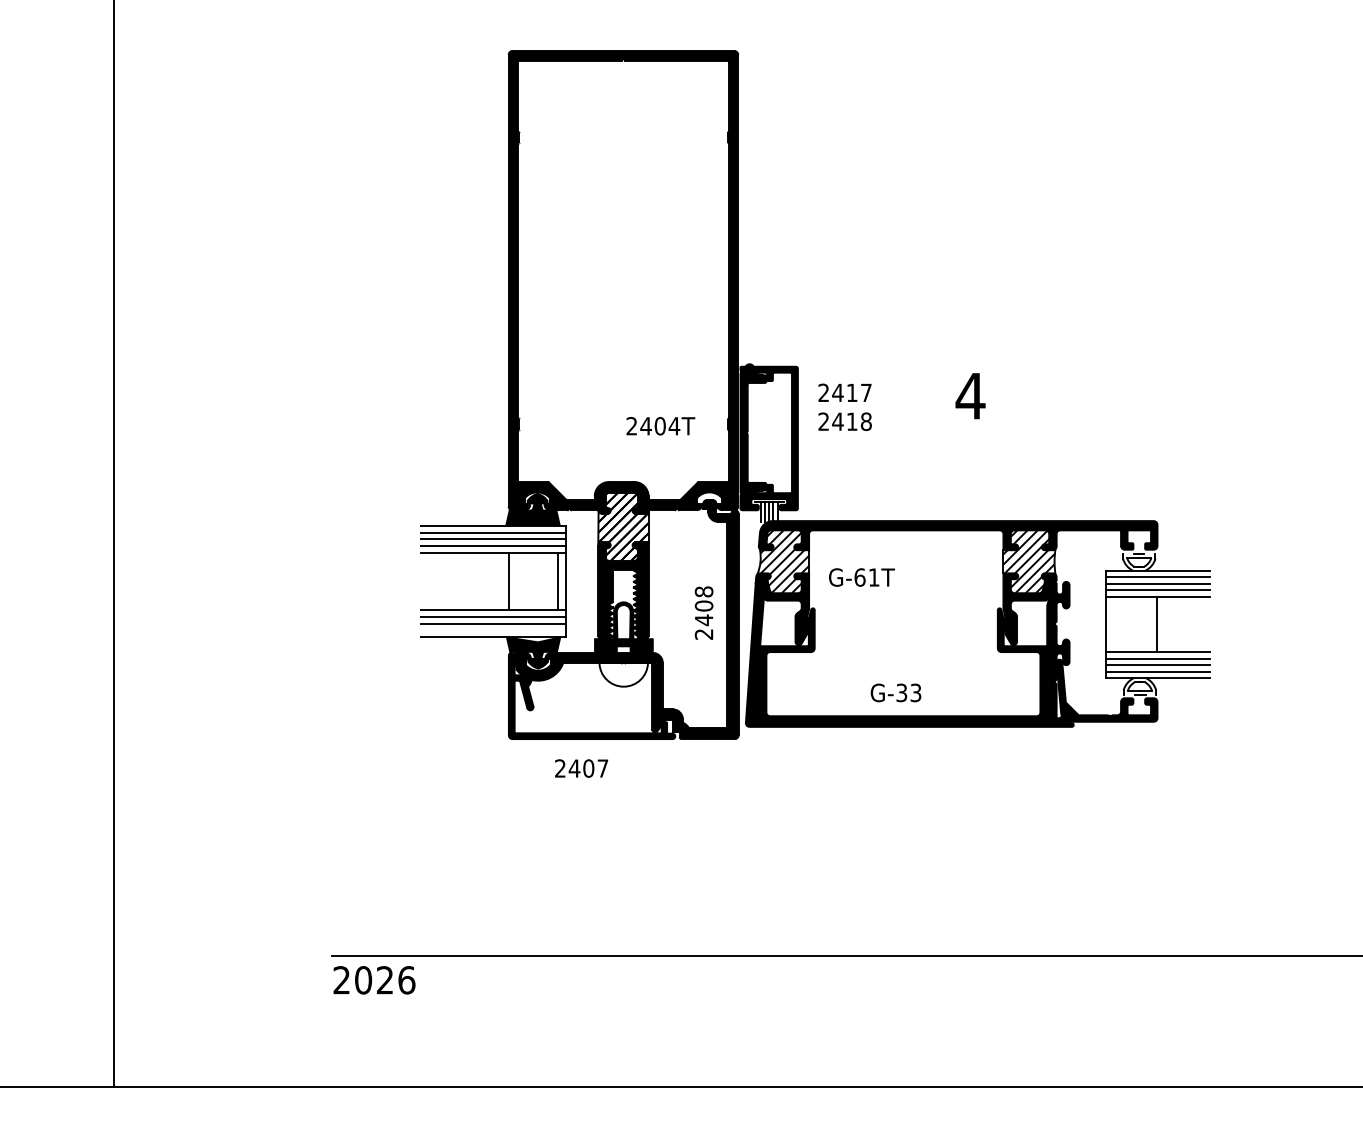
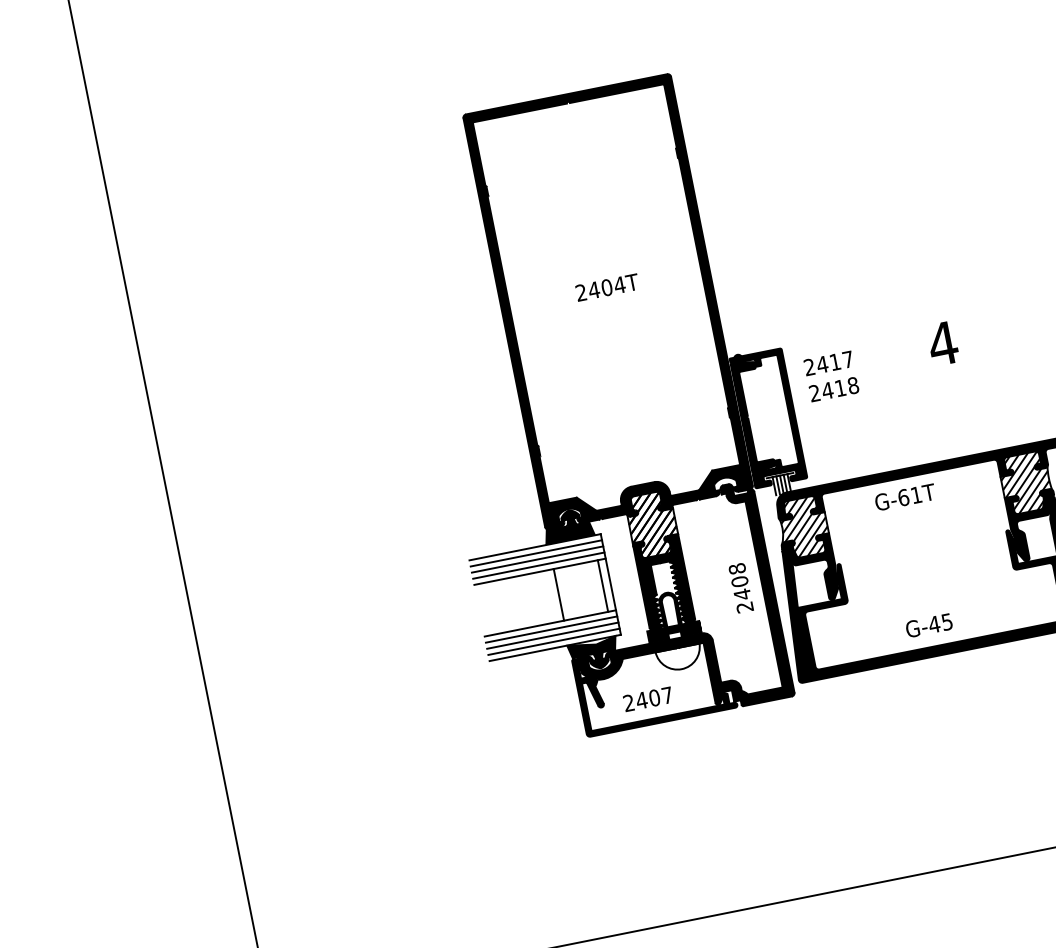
text: (660, 426) -> (607, 287), moved
text: (861, 577) -> (904, 497), moved
line: (493, 630) -> (553, 641), added
text: (908, 692) -> (940, 622), G-33 -> G-45
text: (581, 768) -> (648, 699), moved

